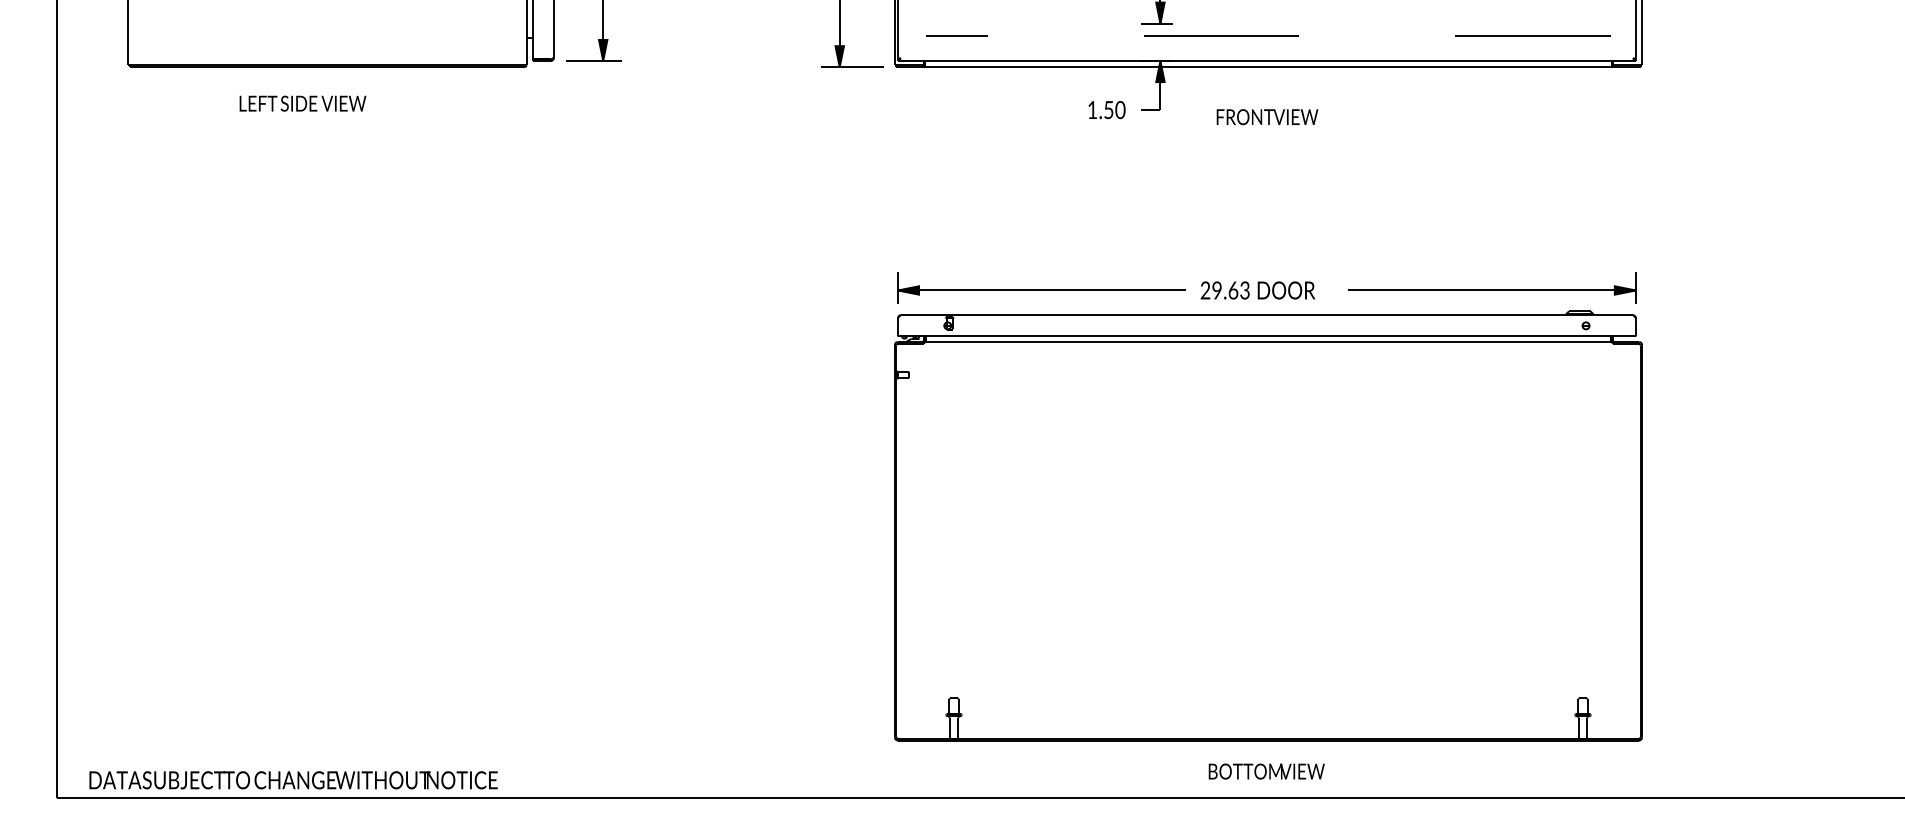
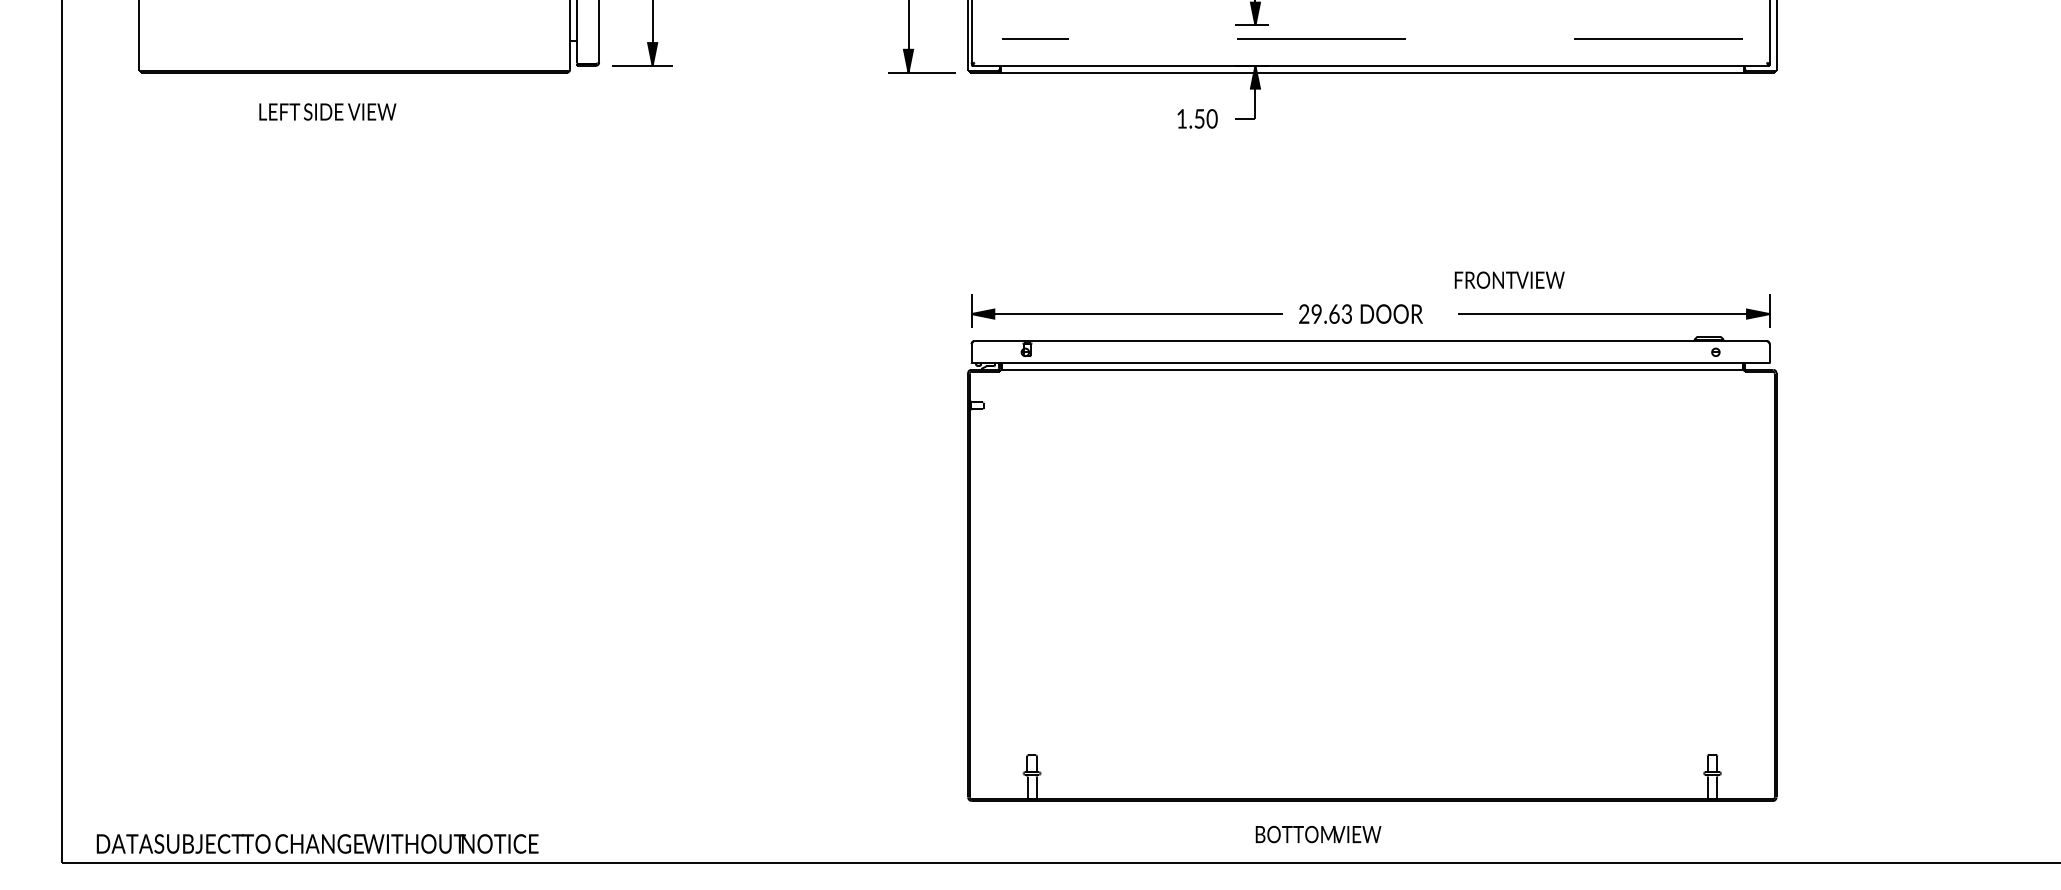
text: (1267, 117) -> (1509, 280), moved
text: (1266, 771) -> (1318, 834), moved

